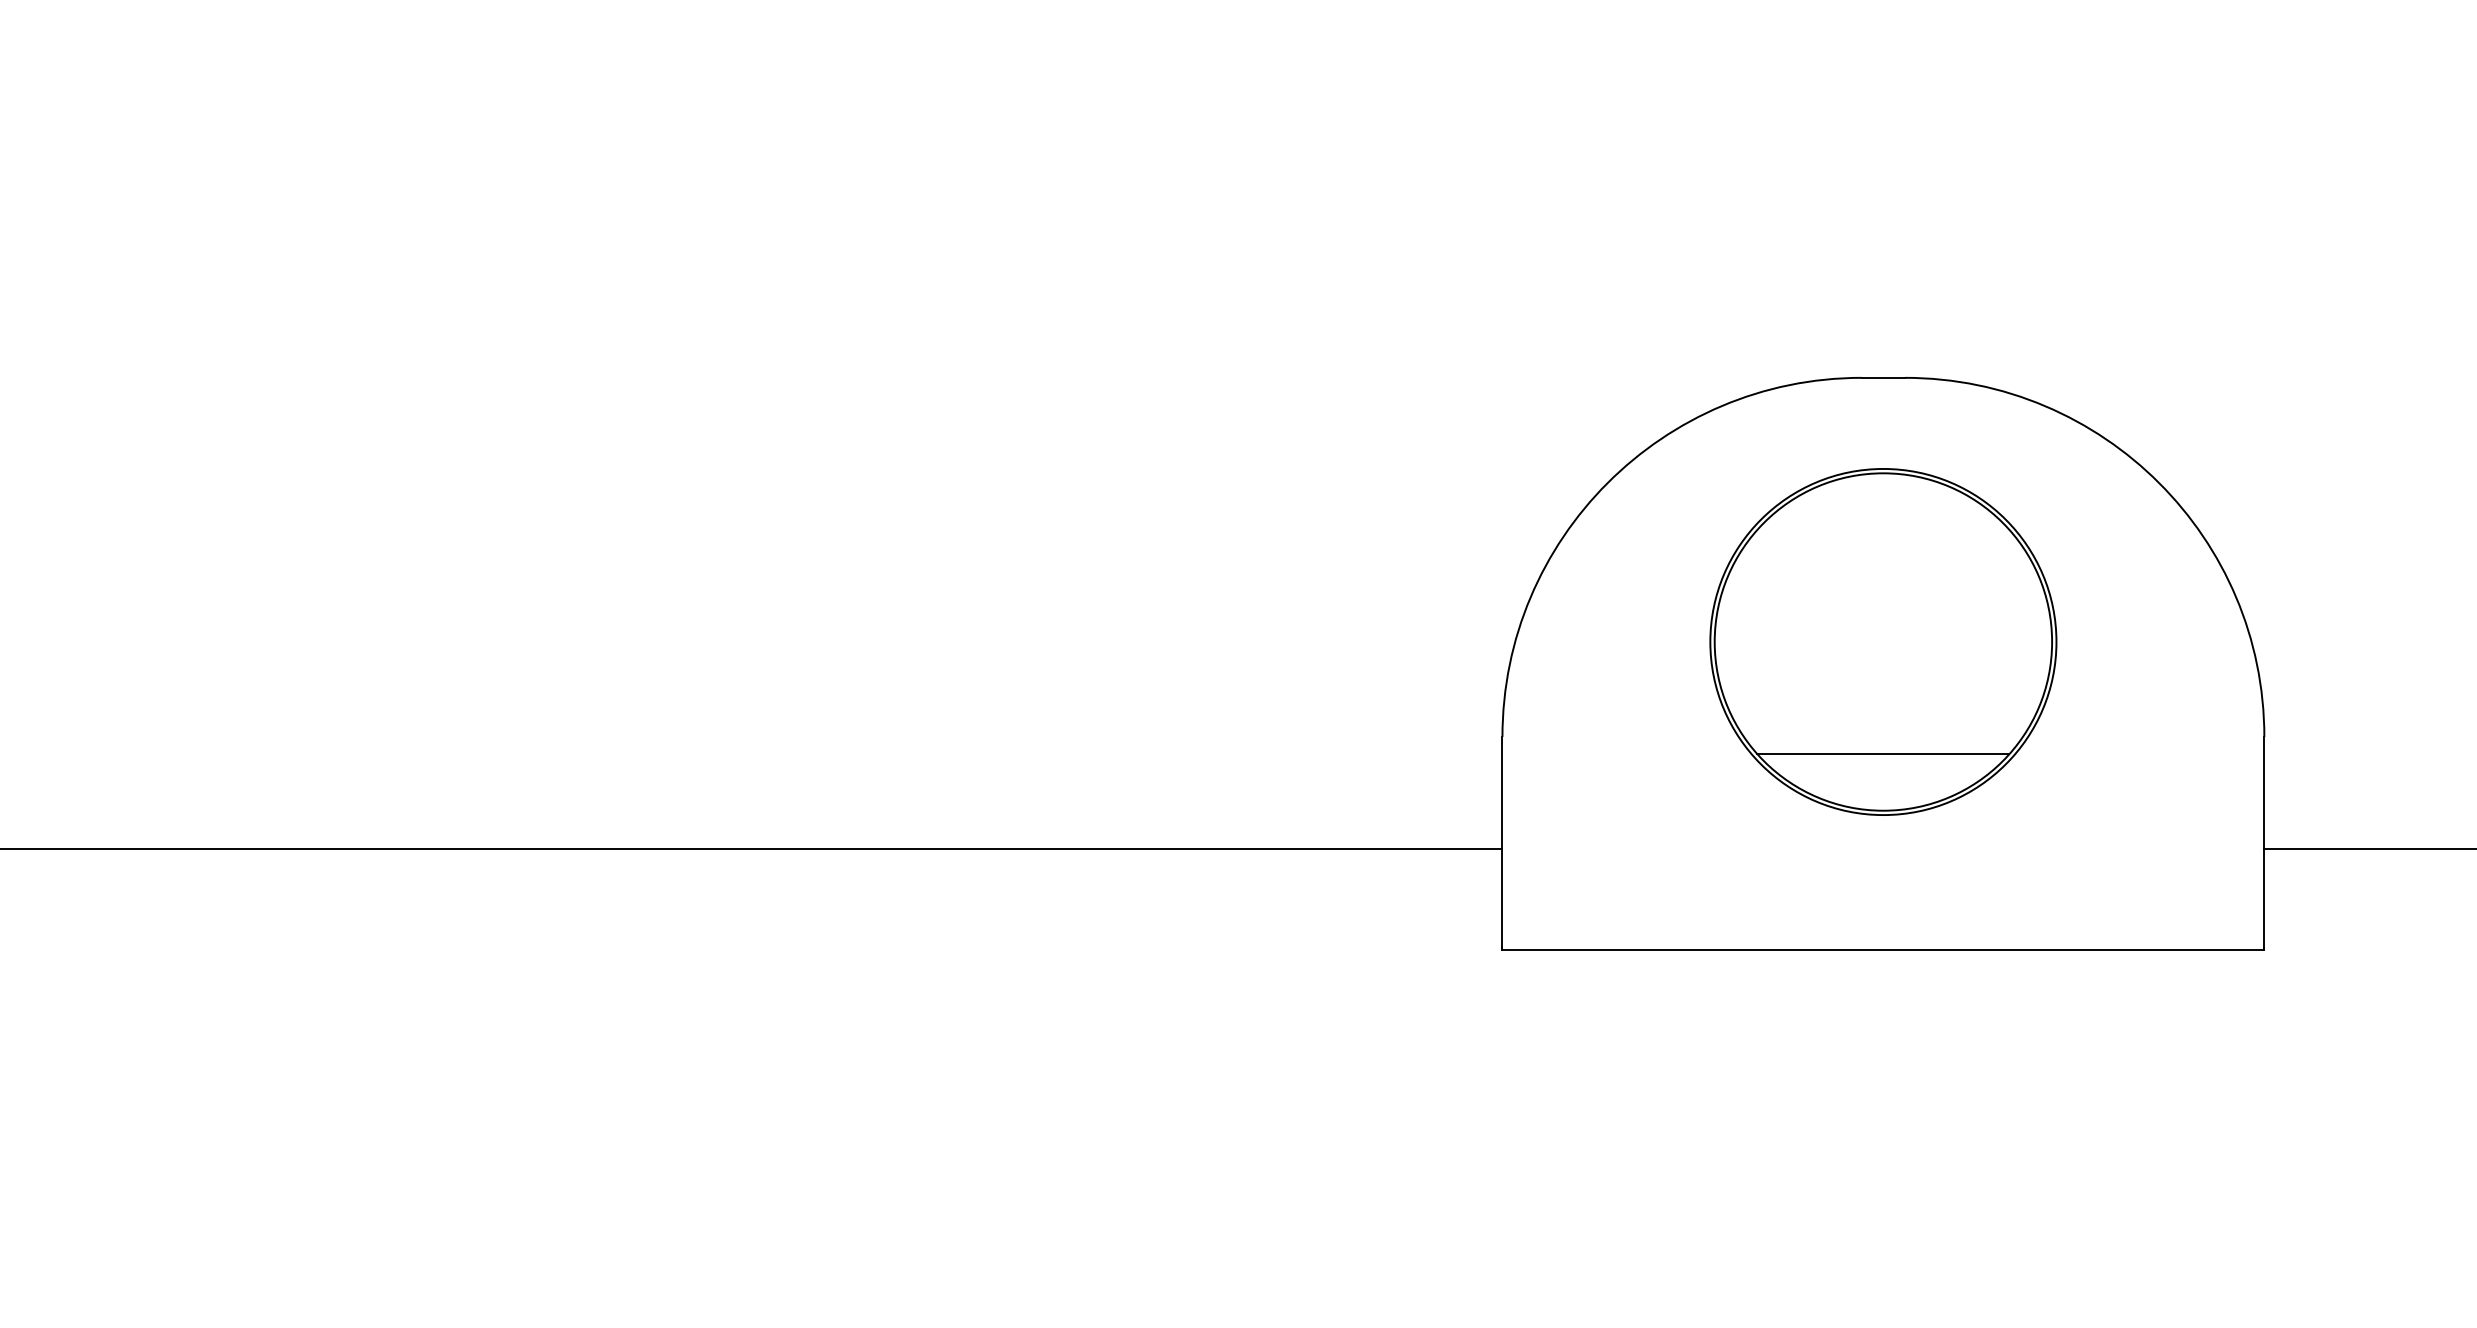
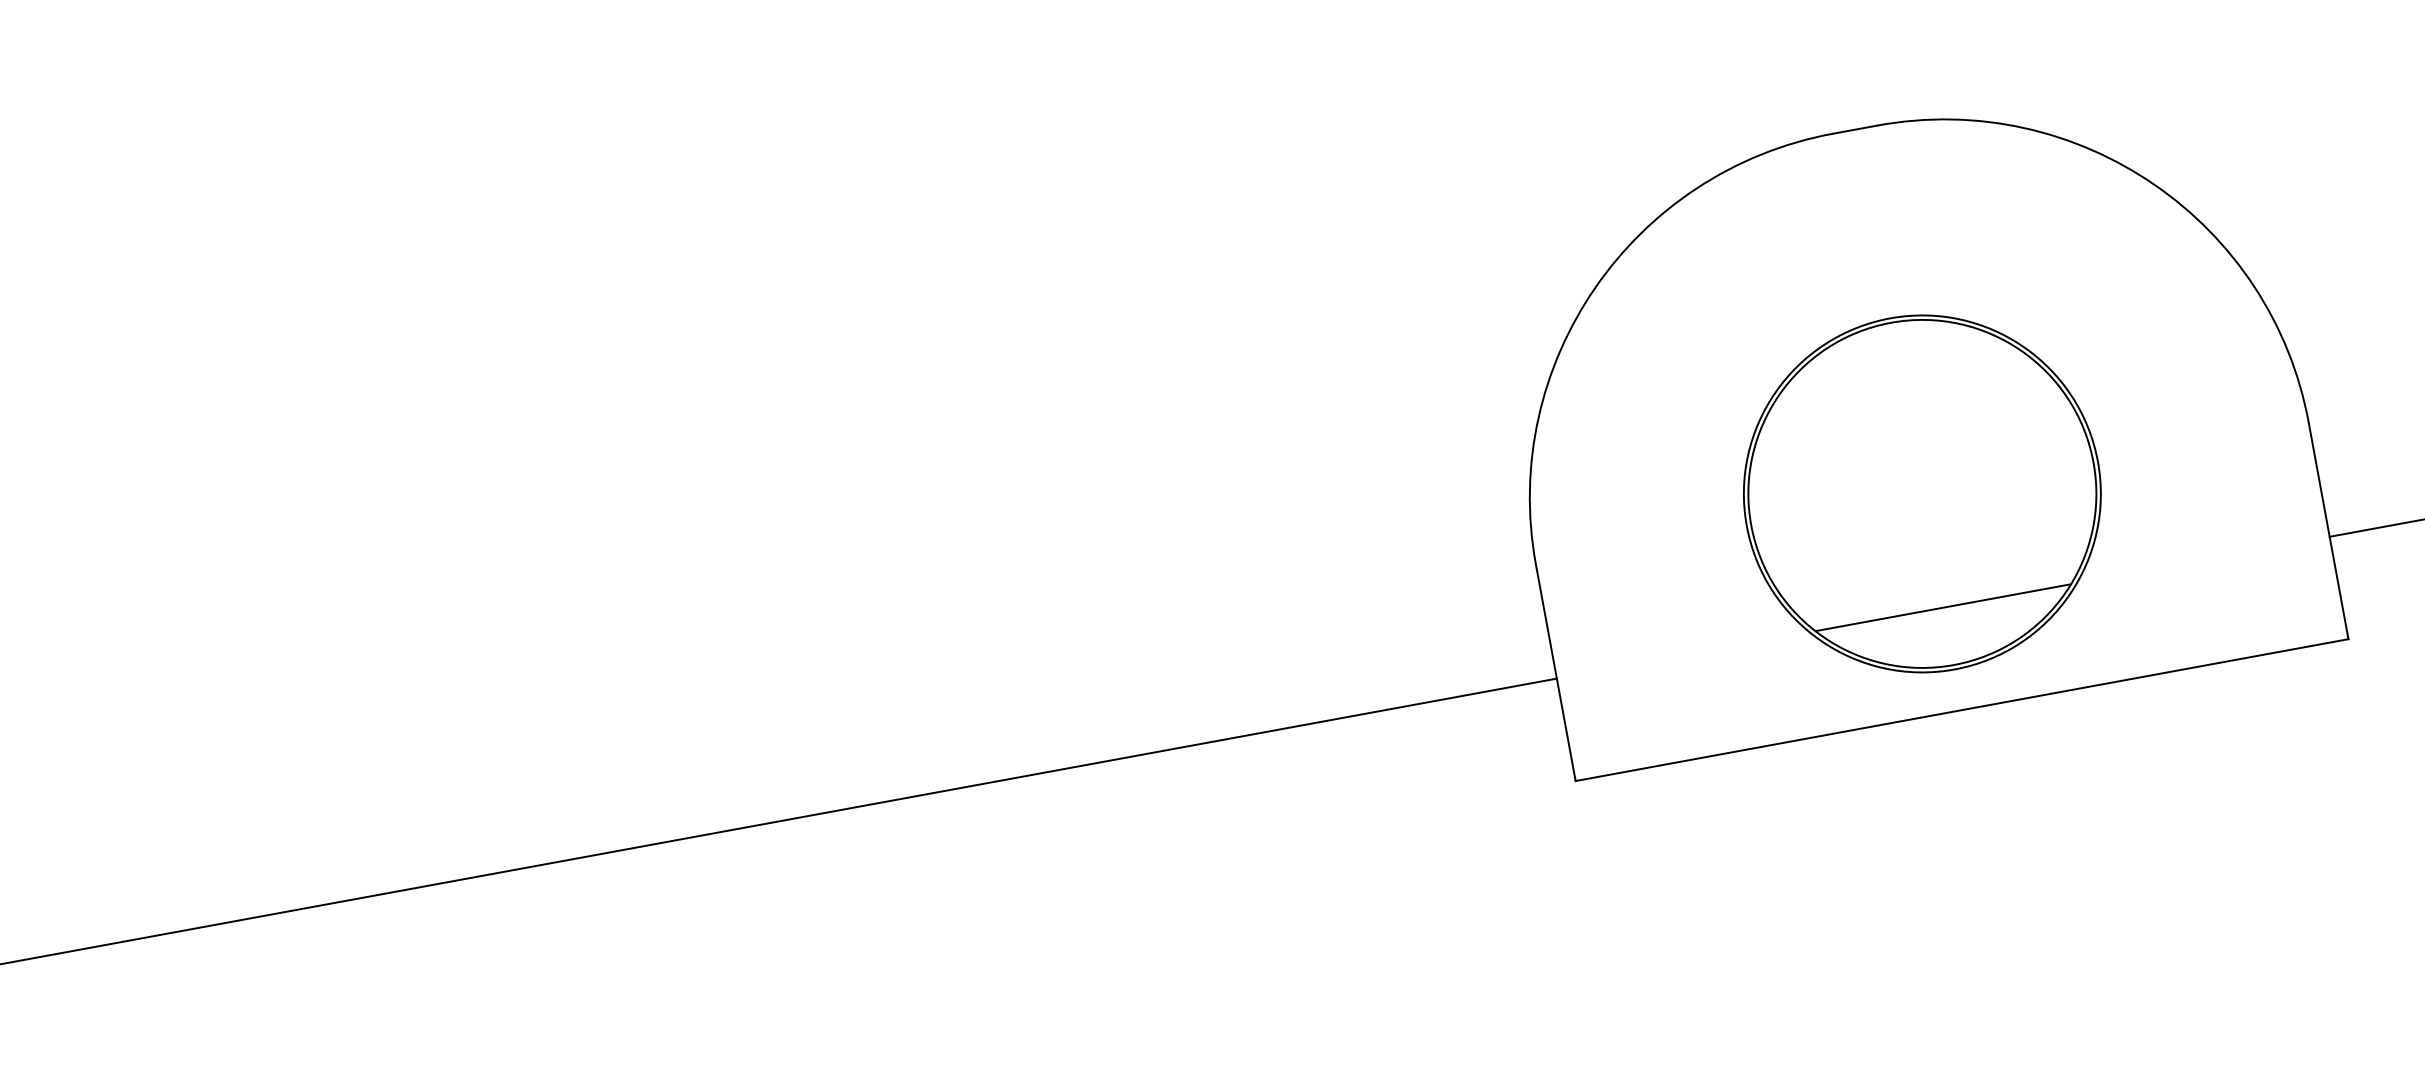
part: (1883, 641) -> (1922, 493), moved

